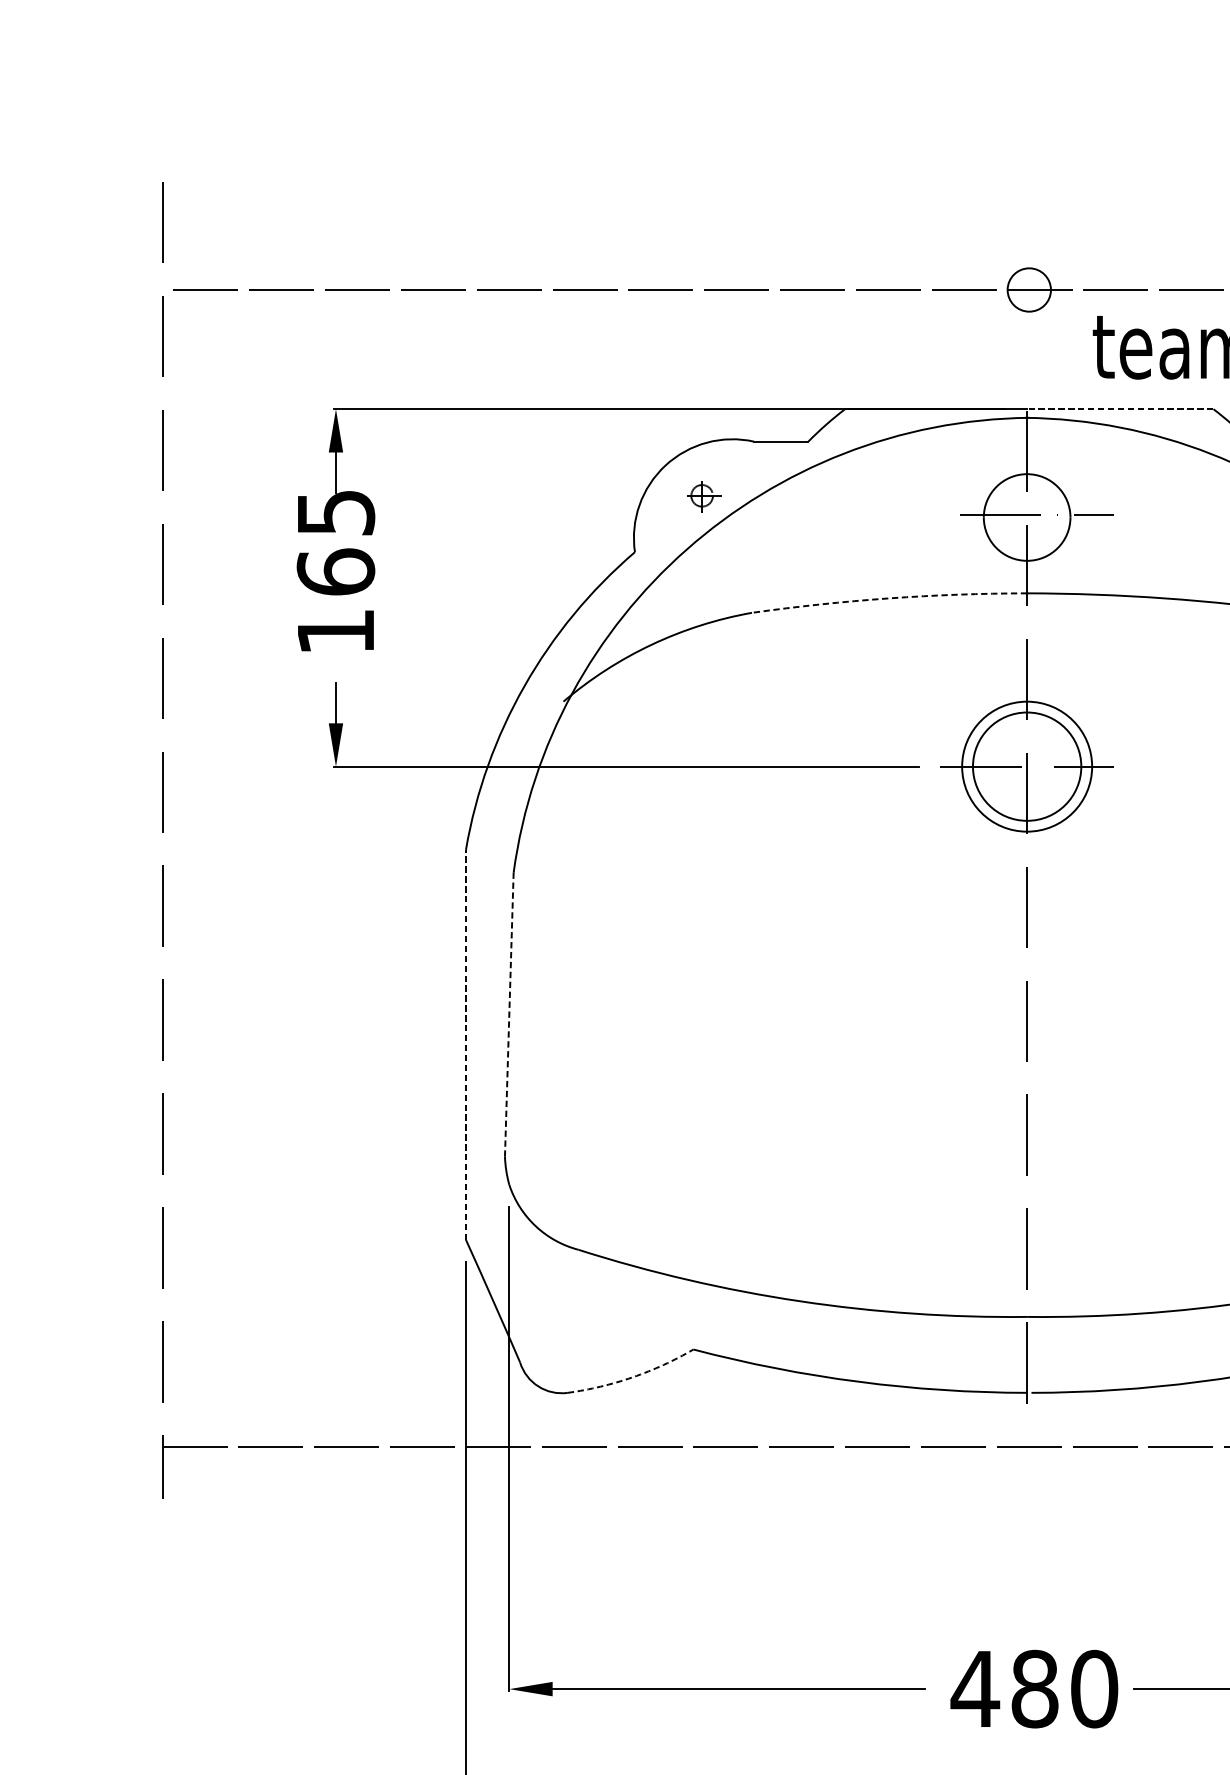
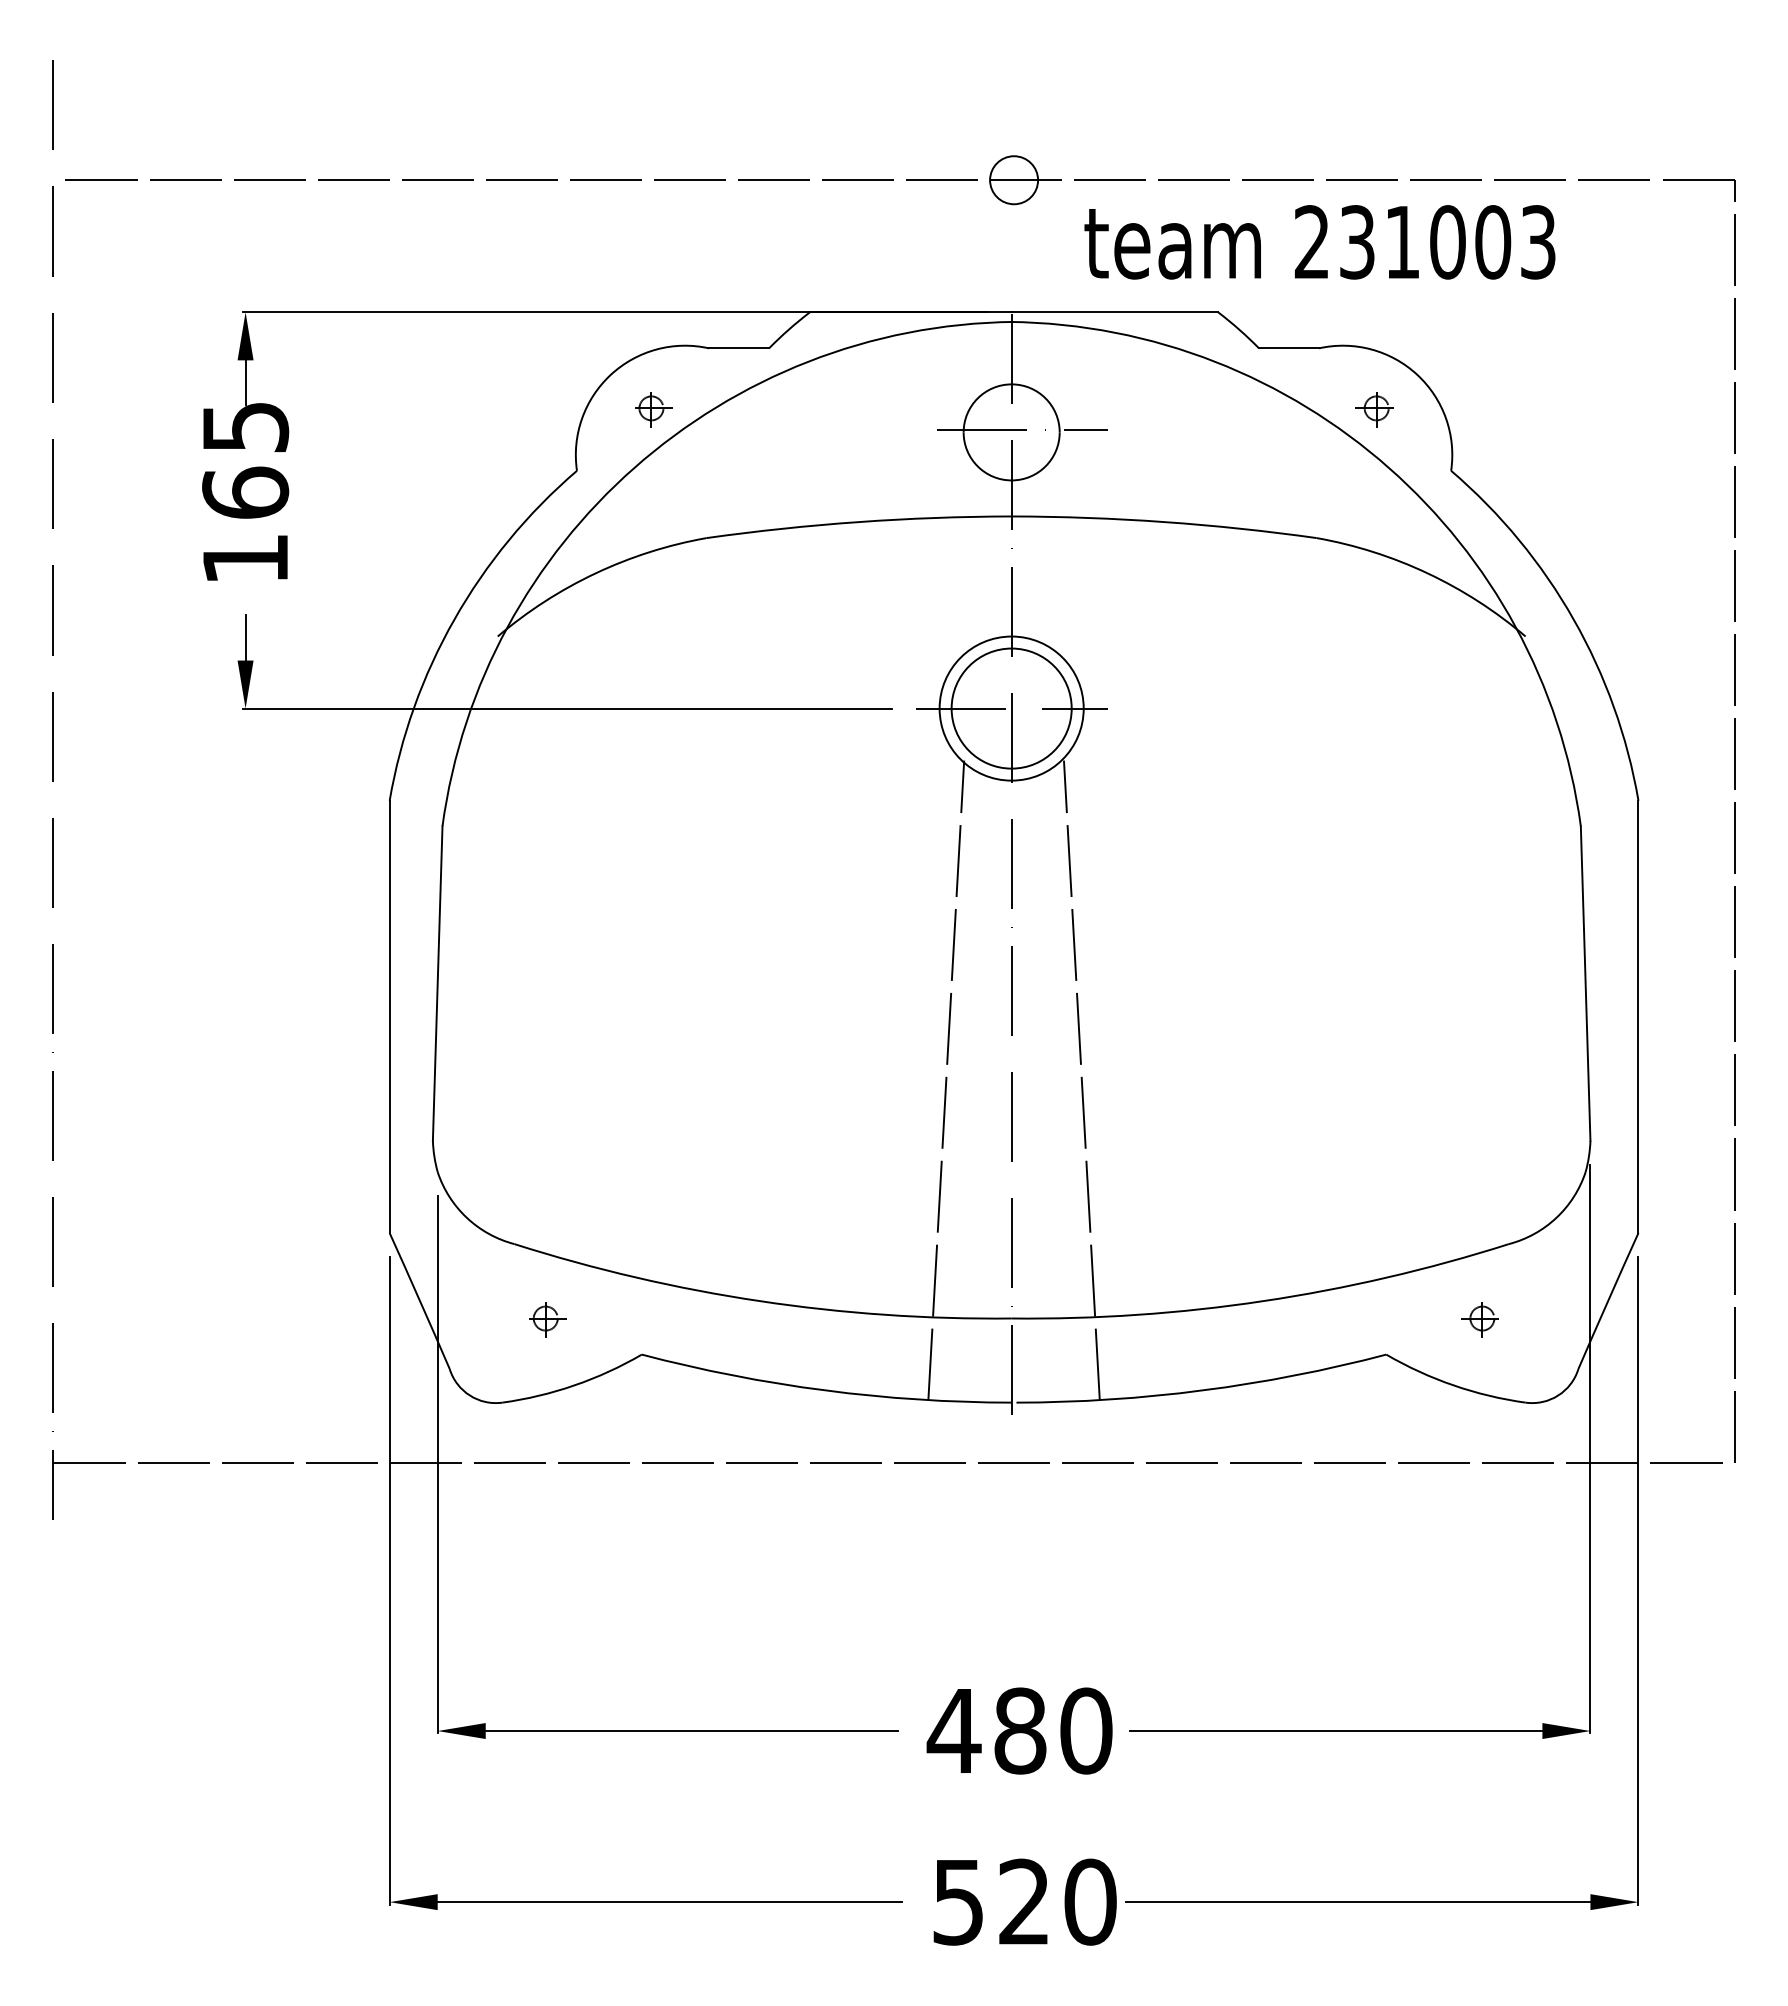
line: (1119, 409) -> (1114, 312), dashed -> solid
arc: (888, 598) -> (858, 522), dashed -> solid
line: (509, 1014) -> (437, 983), dashed -> solid
line: (465, 1044) -> (389, 1016), dashed -> solid
line: (968, 1102) -> (946, 1080), added
line: (1090, 1102) -> (1081, 1080), added
part: (608, 1317) -> (547, 1319), added
arc: (632, 1377) -> (574, 1385), dashed -> solid

